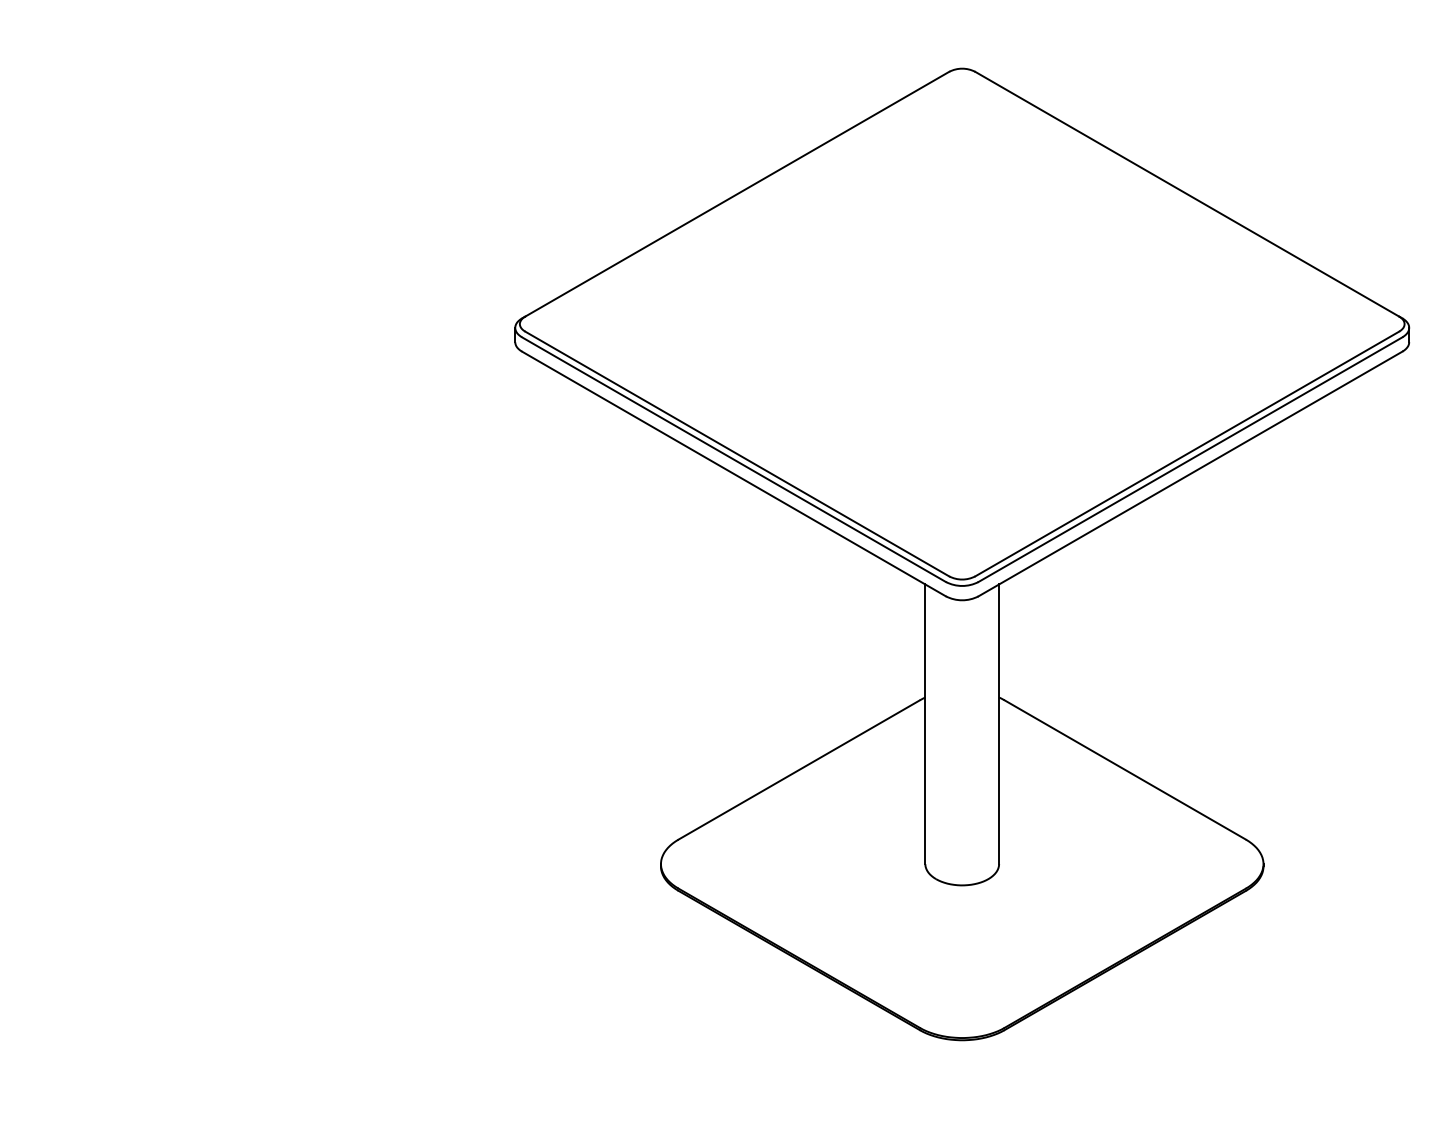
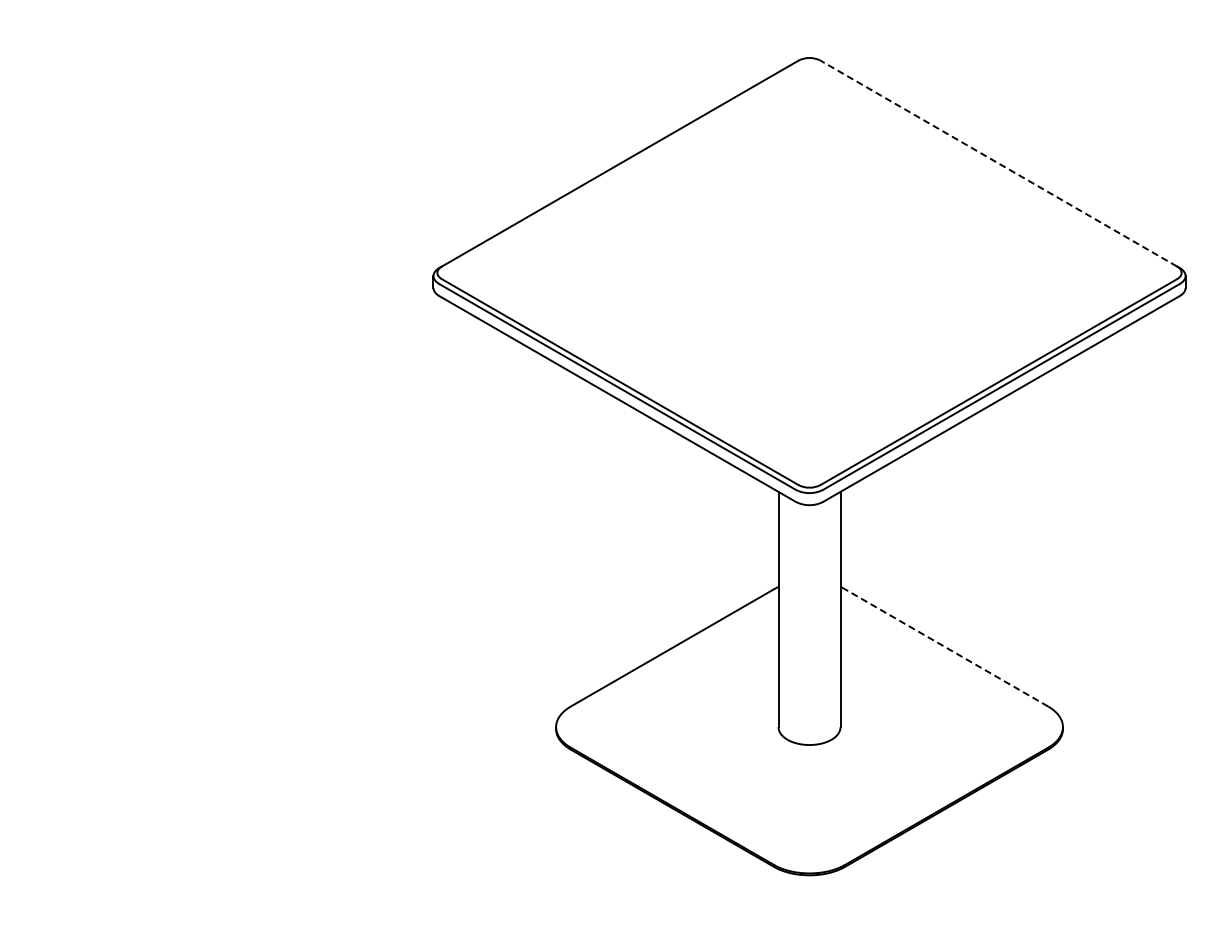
line: (1186, 194) -> (998, 163), solid -> dashed
line: (1125, 769) -> (946, 647), solid -> dashed

